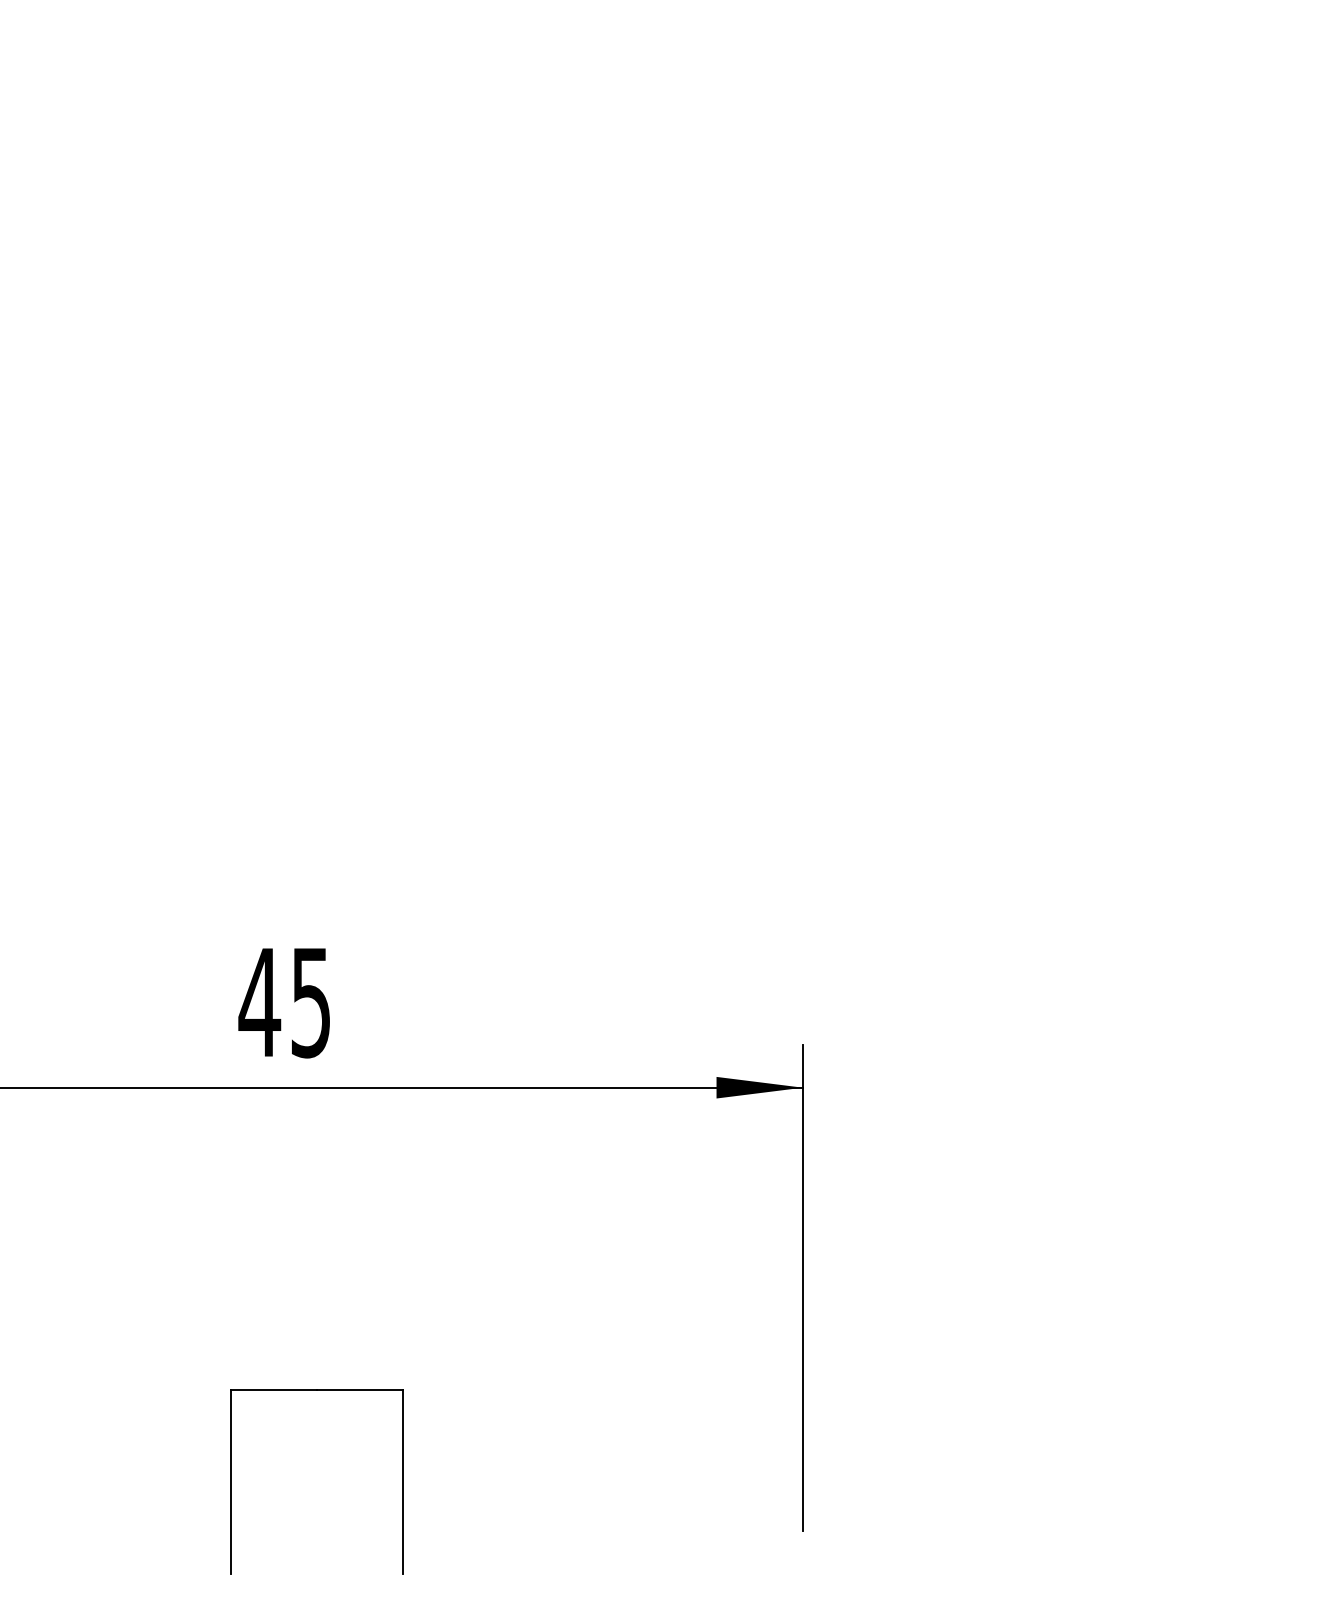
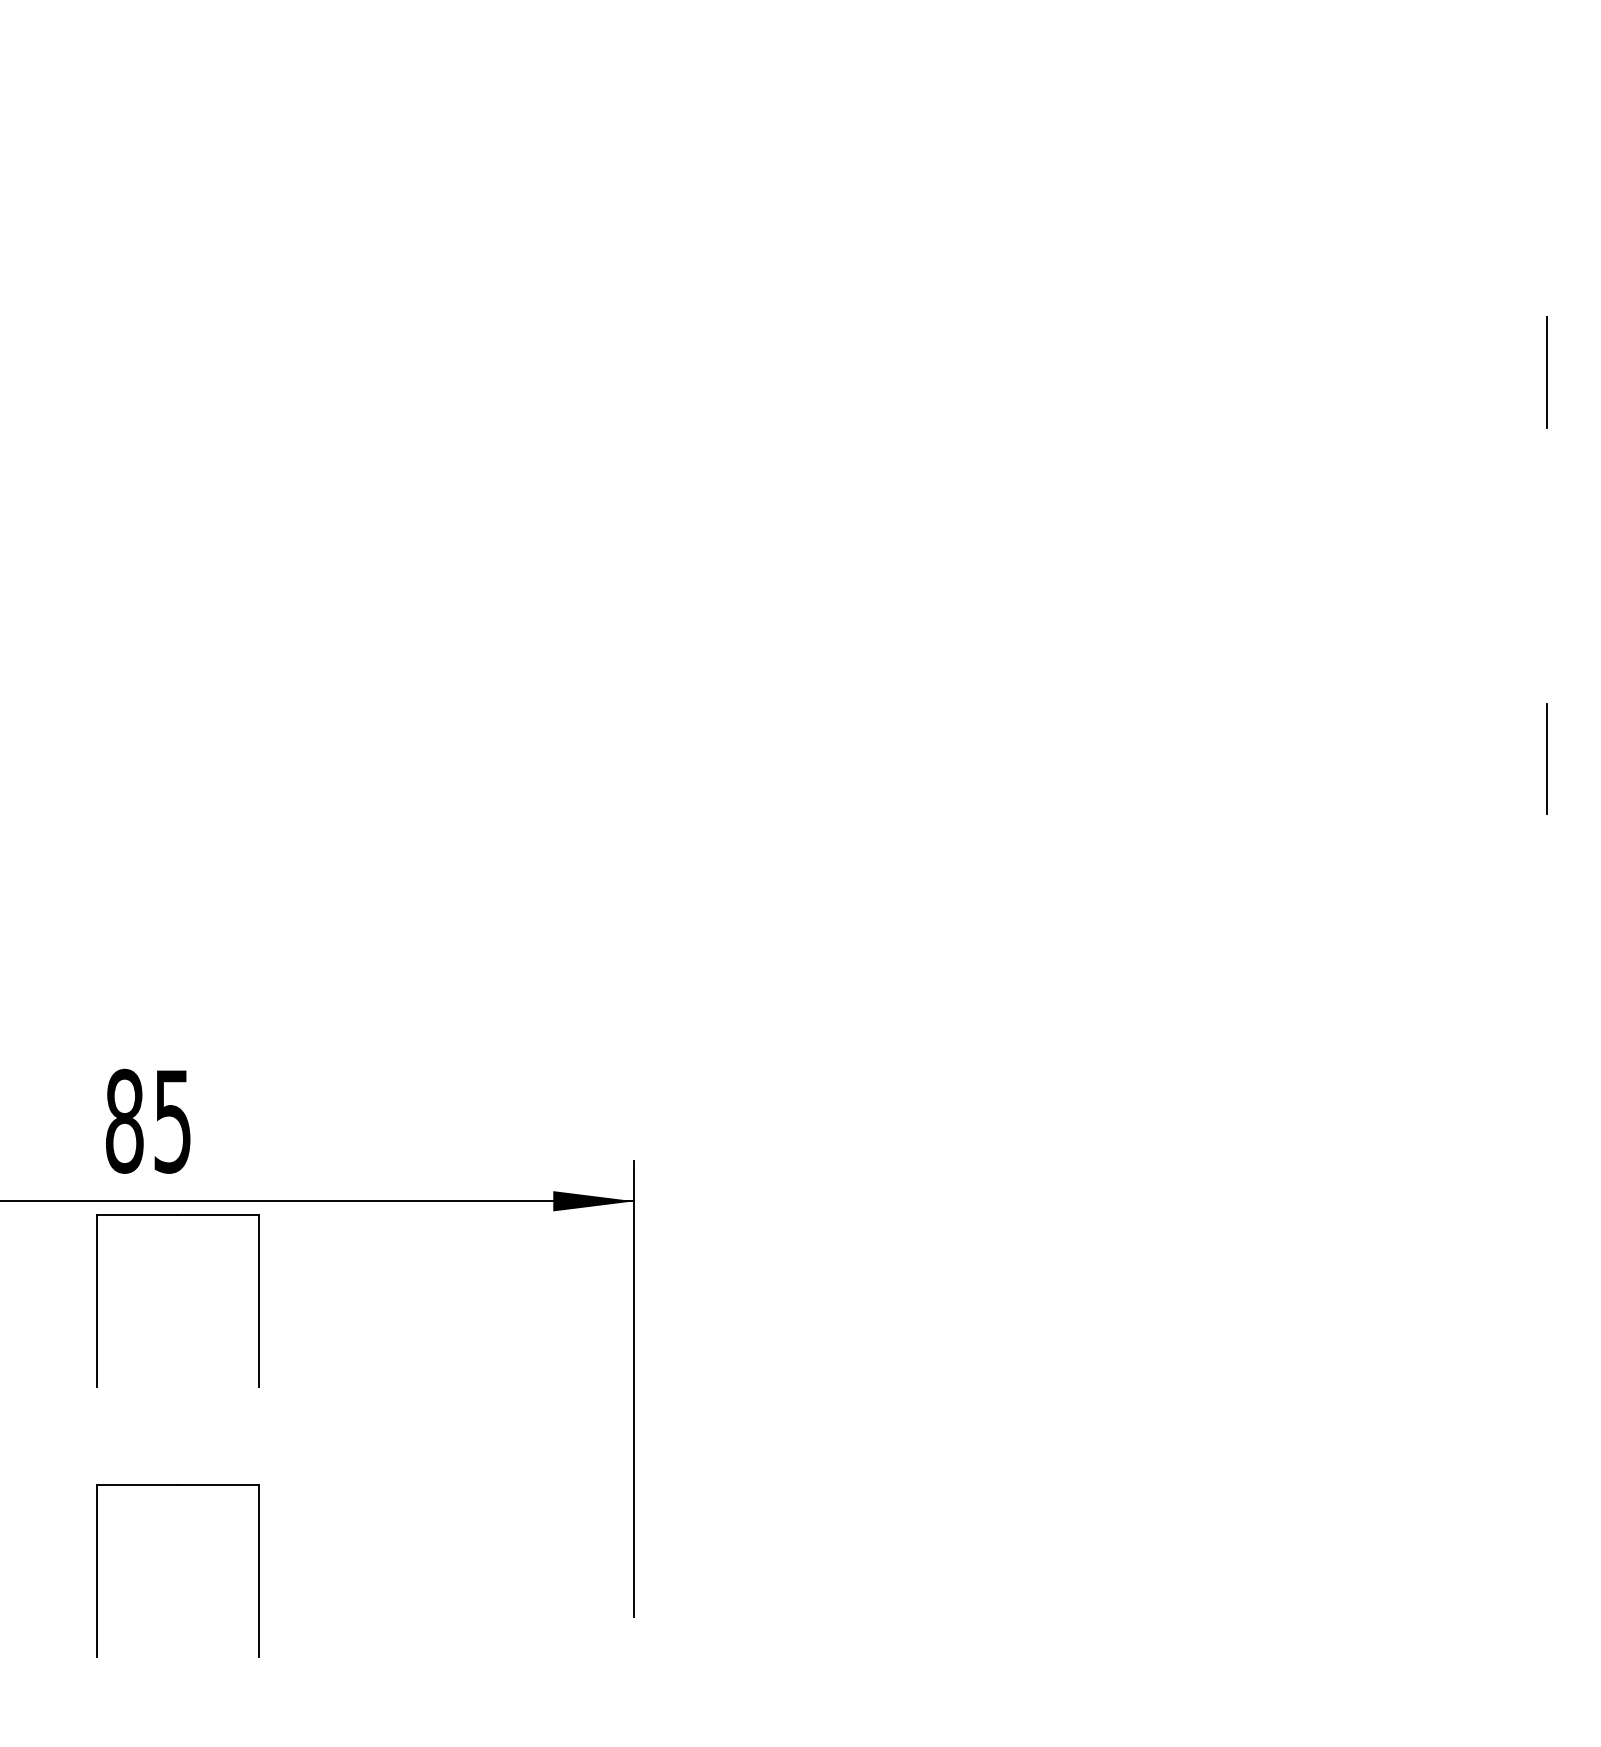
text: (259, 1001) -> (124, 1120), 45 -> 85
part: (230, 1193) -> (97, 1300), added

